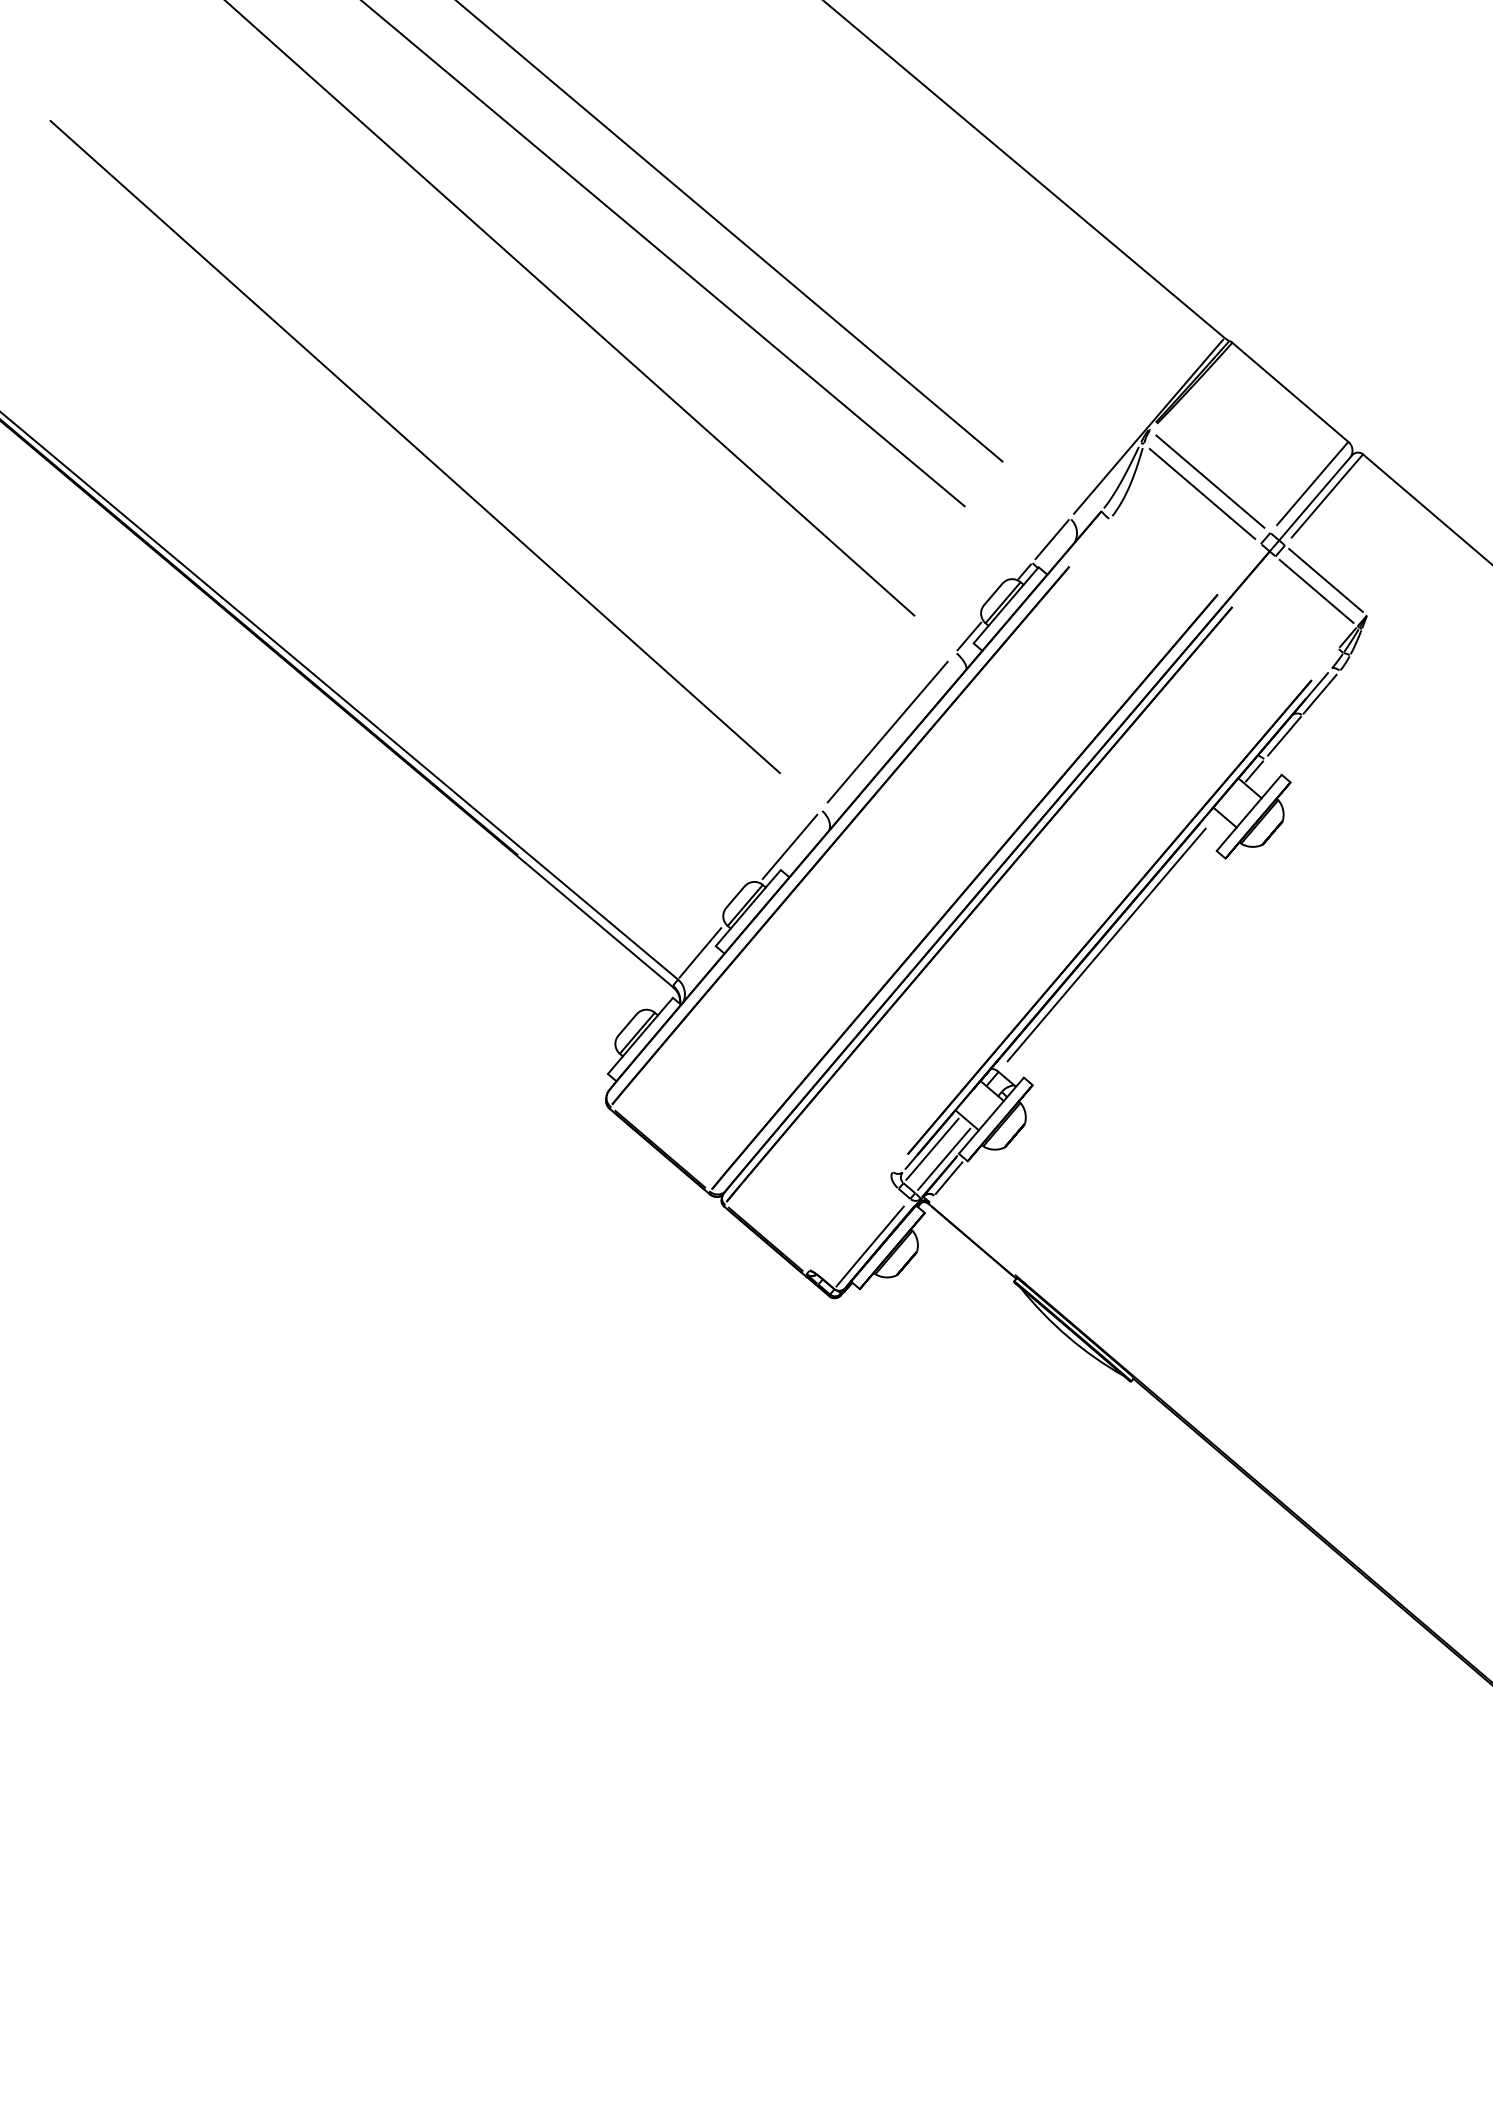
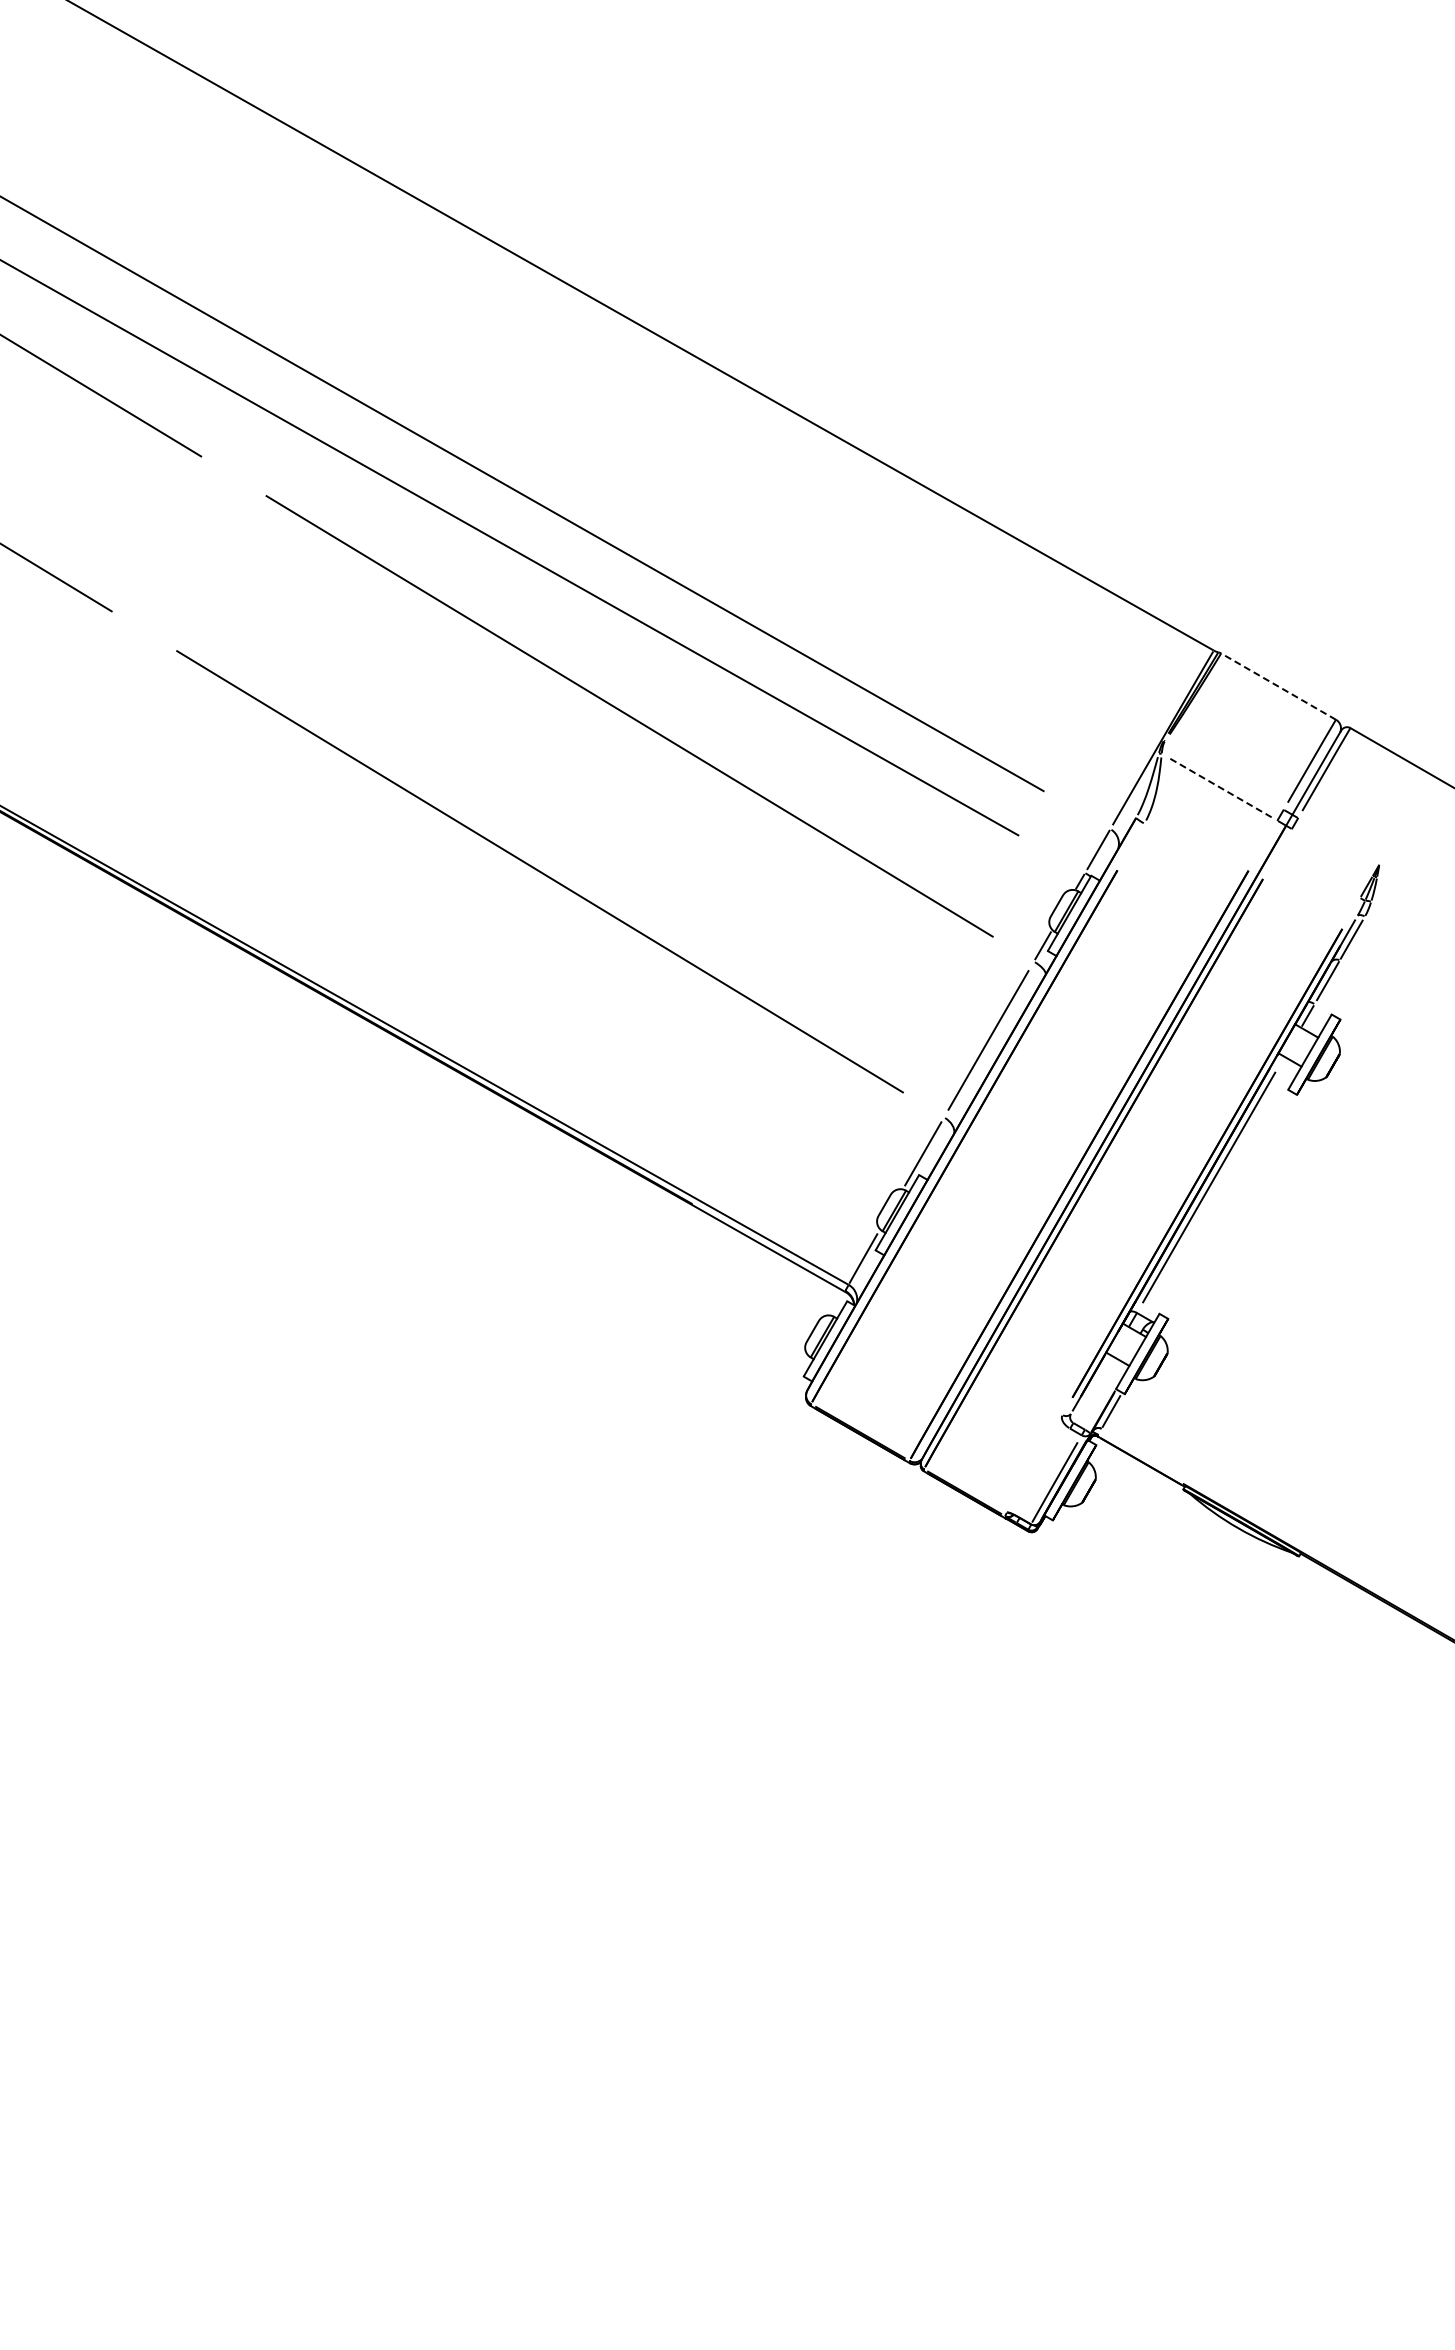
line: (1290, 392) -> (1278, 686), solid -> dashed
line: (1209, 481) -> (1223, 775), removed
line: (1202, 494) -> (1219, 787), solid -> dashed
line: (1325, 580) -> (1338, 841), removed
line: (1316, 591) -> (1332, 852), removed
line: (932, 1149) -> (1092, 1389), removed
line: (943, 1159) -> (1103, 1396), removed

